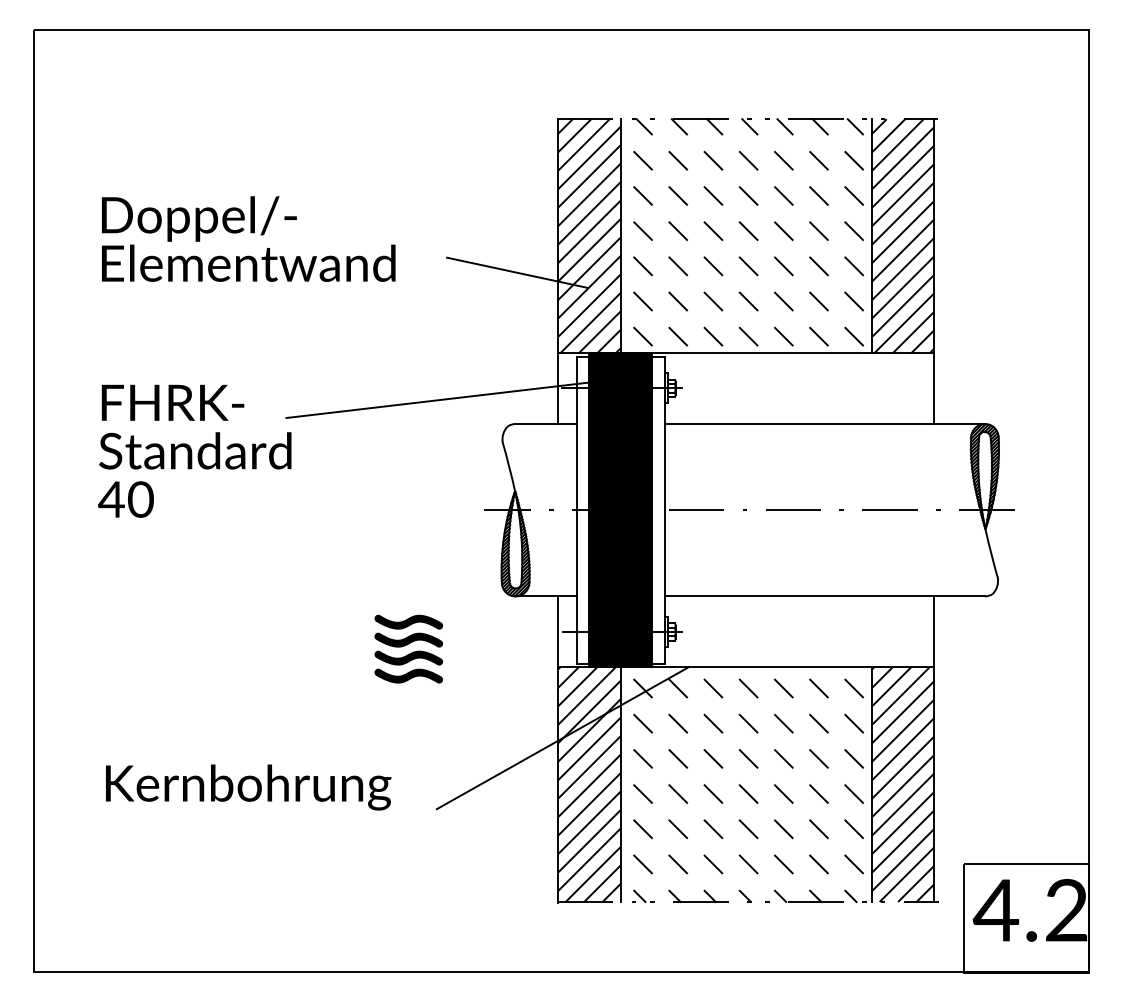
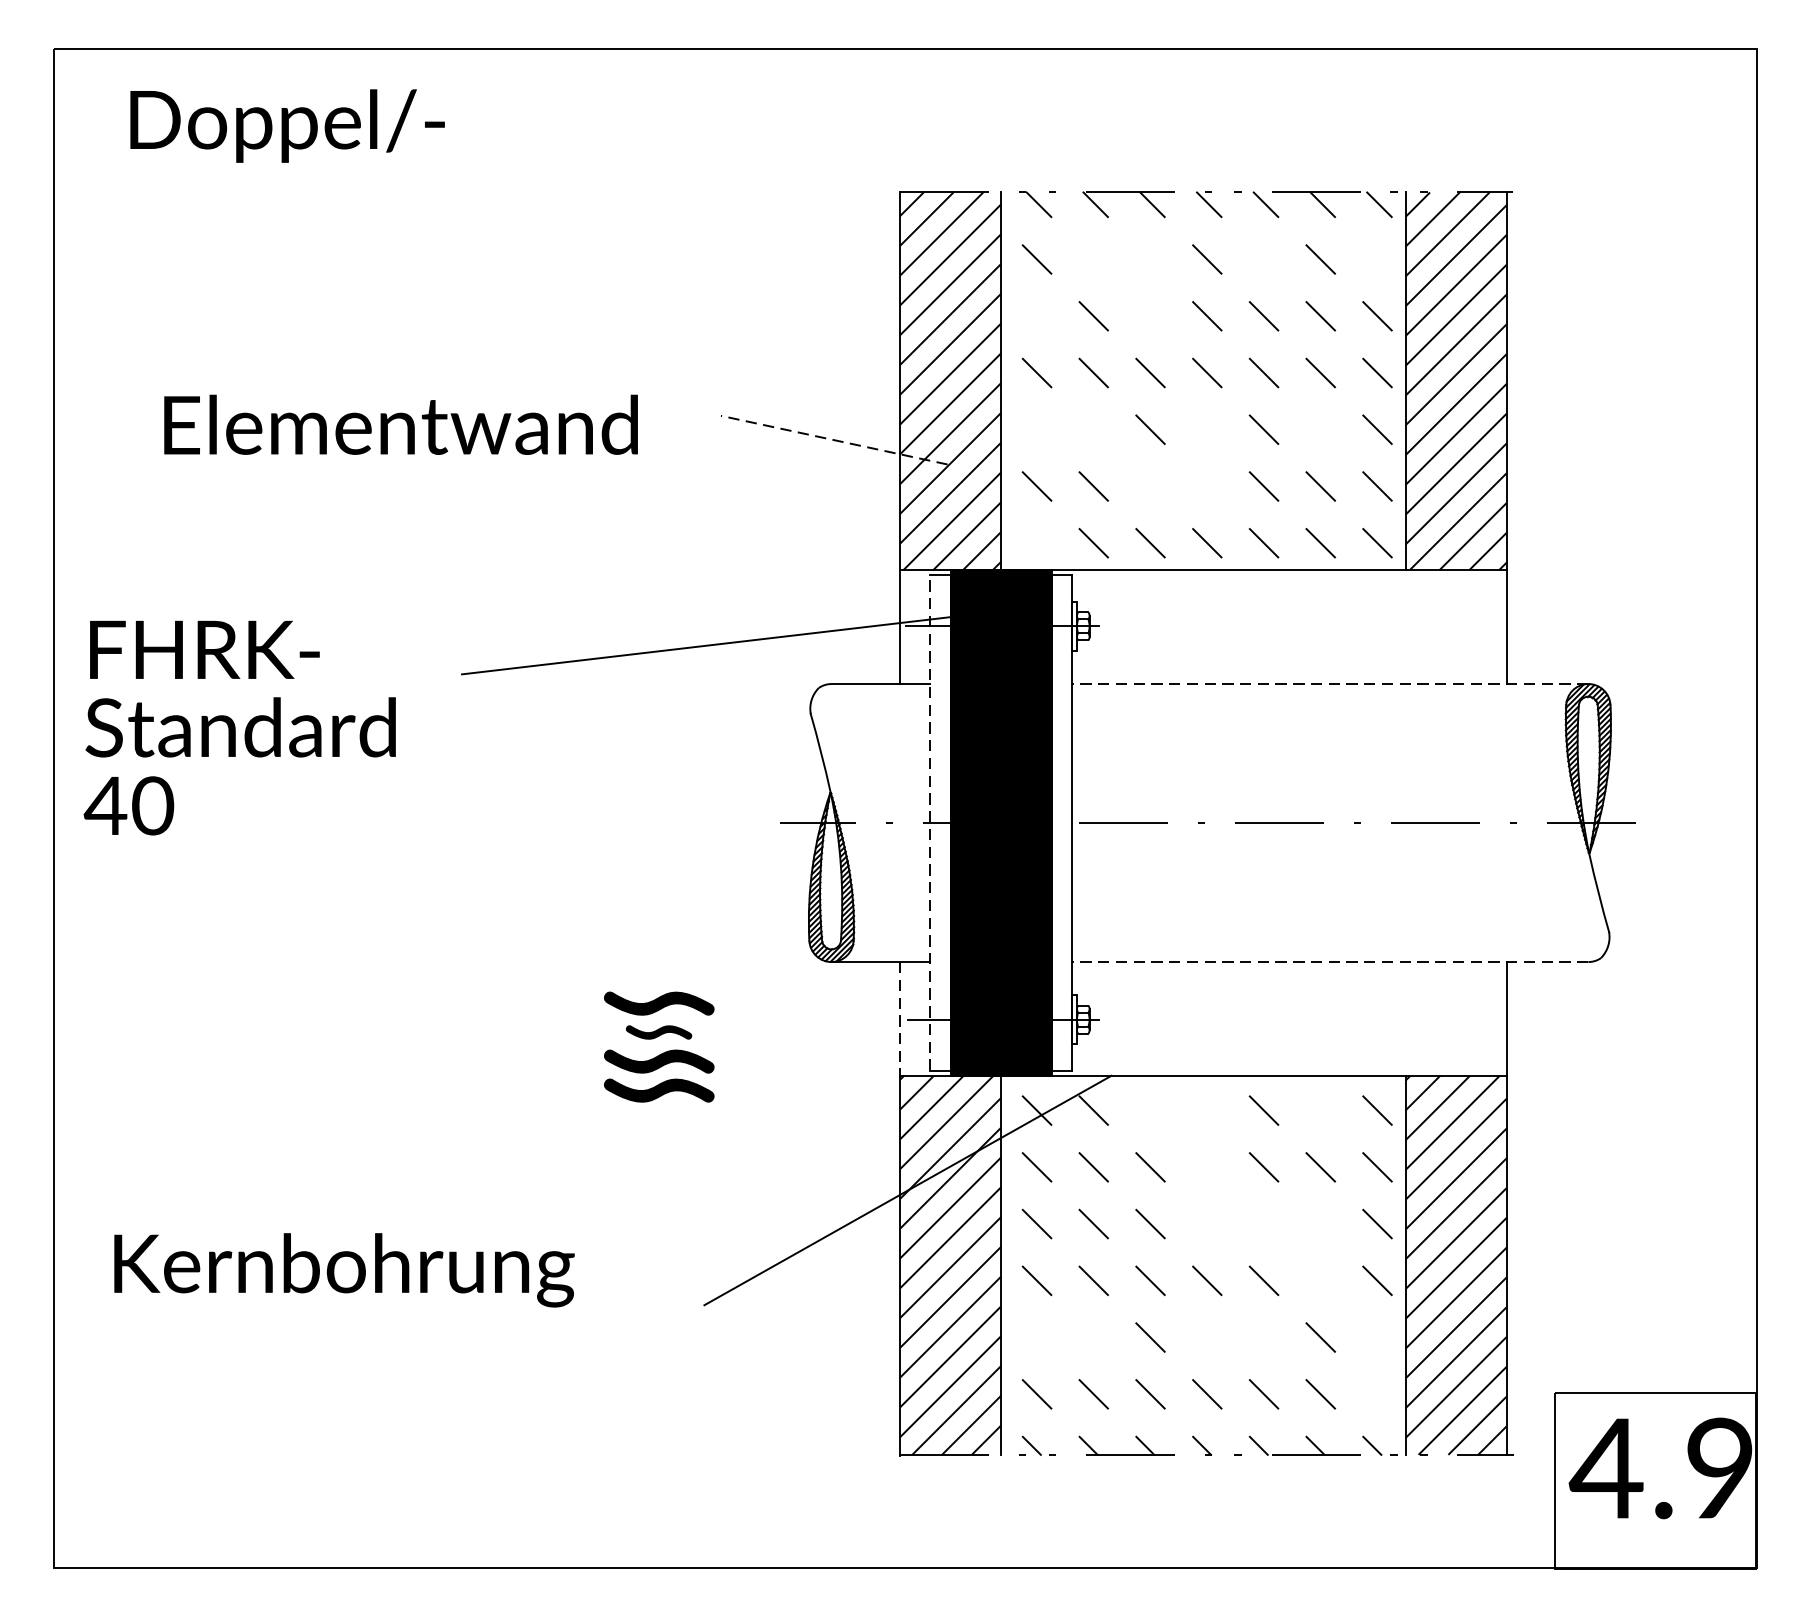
line: (678, 160) -> (1094, 259), removed
line: (713, 160) -> (1150, 259), removed
line: (783, 160) -> (1263, 259), removed
line: (854, 160) -> (1378, 259), removed
line: (642, 195) -> (1036, 315), removed
line: (713, 195) -> (1150, 315), removed
text: (199, 218) -> (287, 125), moved
line: (642, 266) -> (1036, 430), removed
line: (678, 266) -> (1094, 430), removed
line: (748, 266) -> (1207, 430), removed
line: (818, 266) -> (1319, 430), removed
line: (517, 272) -> (834, 439), solid -> dashed
line: (713, 301) -> (1150, 486), removed
line: (748, 301) -> (1207, 486), removed
line: (642, 336) -> (1036, 542), removed
line: (824, 424) -> (1329, 684), solid -> dashed
text: (194, 450) -> (239, 726), moved
line: (576, 510) -> (929, 823), solid -> dashed
line: (824, 596) -> (1329, 962), solid -> dashed
line: (558, 632) -> (900, 1020), solid -> dashed
part: (408, 639) -> (658, 1031), size x0.6
line: (713, 688) -> (1150, 1110), removed
line: (748, 688) -> (1207, 1110), removed
line: (818, 688) -> (1319, 1110), removed
line: (748, 723) -> (1207, 1167), removed
line: (748, 758) -> (1207, 1223), removed
line: (783, 758) -> (1263, 1223), removed
line: (818, 758) -> (1319, 1223), removed
text: (248, 787) -> (344, 1270), moved
line: (818, 793) -> (1319, 1279), removed
line: (642, 829) -> (1036, 1337), removed
line: (678, 829) -> (1094, 1337), removed
line: (748, 829) -> (1207, 1337), removed
line: (783, 829) -> (1263, 1337), removed
line: (854, 829) -> (1378, 1337), removed
line: (854, 864) -> (1378, 1394), removed
text: (1066, 910) -> (1719, 1468), 4.2 -> 4.9

